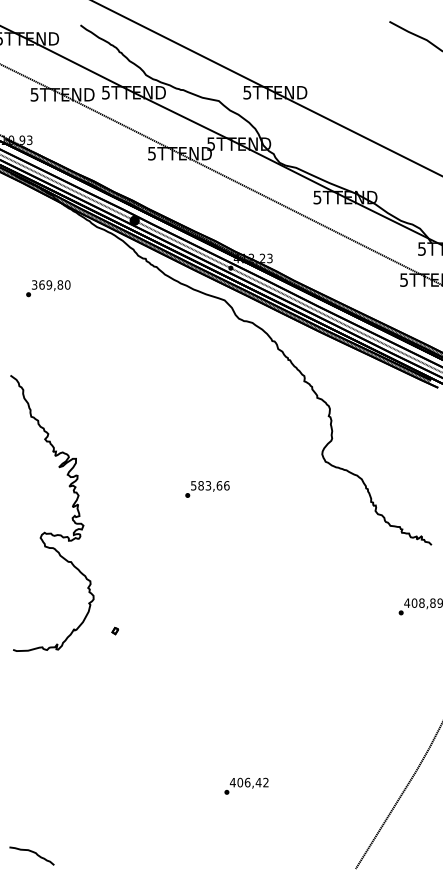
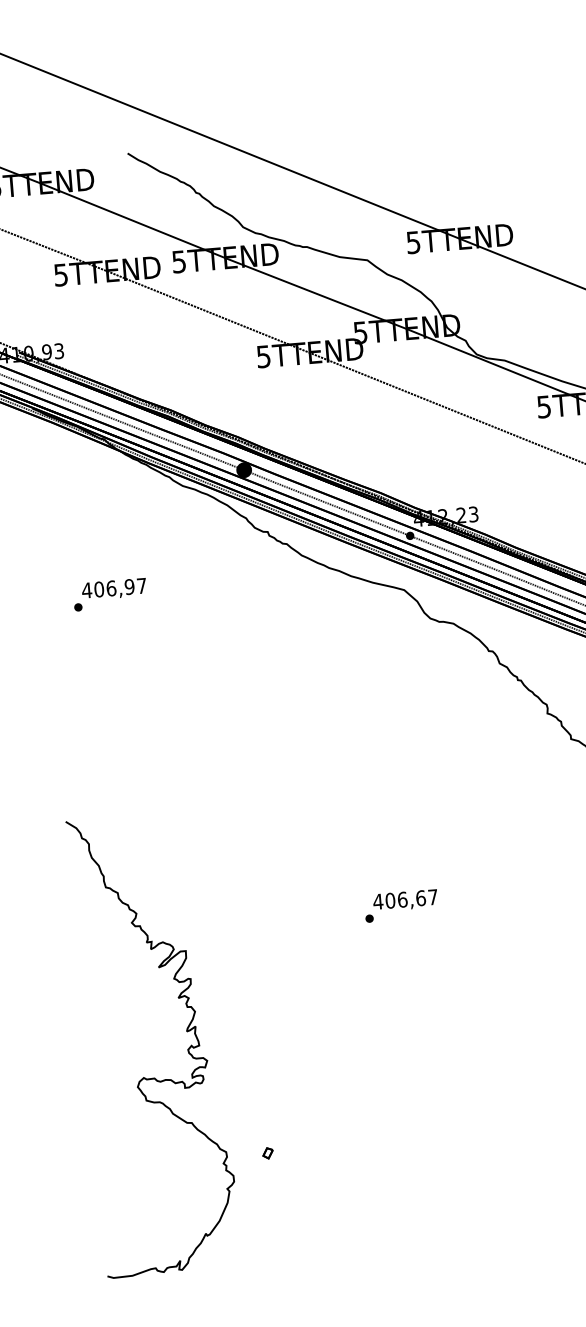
text: (50, 284) -> (113, 587), 369,80 -> 406,97
text: (209, 485) -> (404, 899), 583,66 -> 406,67
part: (51, 532) -> (155, 1076), moved

